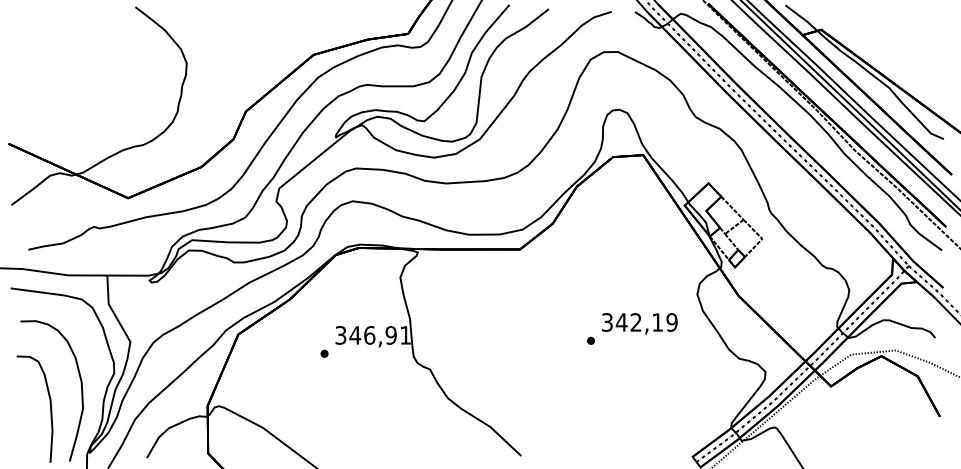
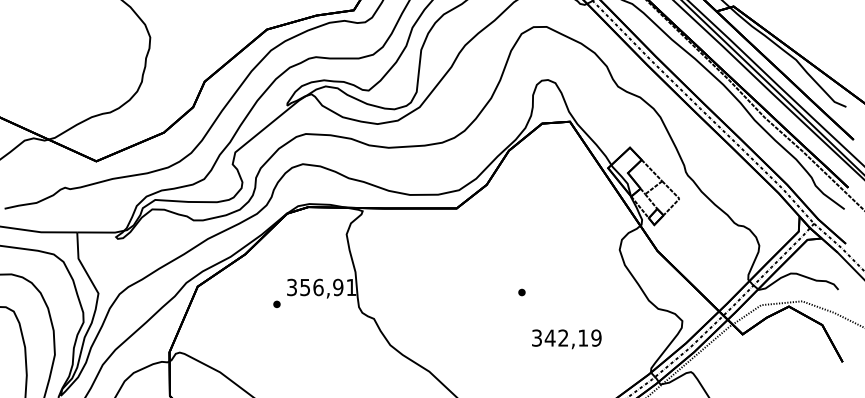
text: (639, 323) -> (566, 339), moved
text: (355, 335) -> (305, 287), 346,91 -> 356,91

